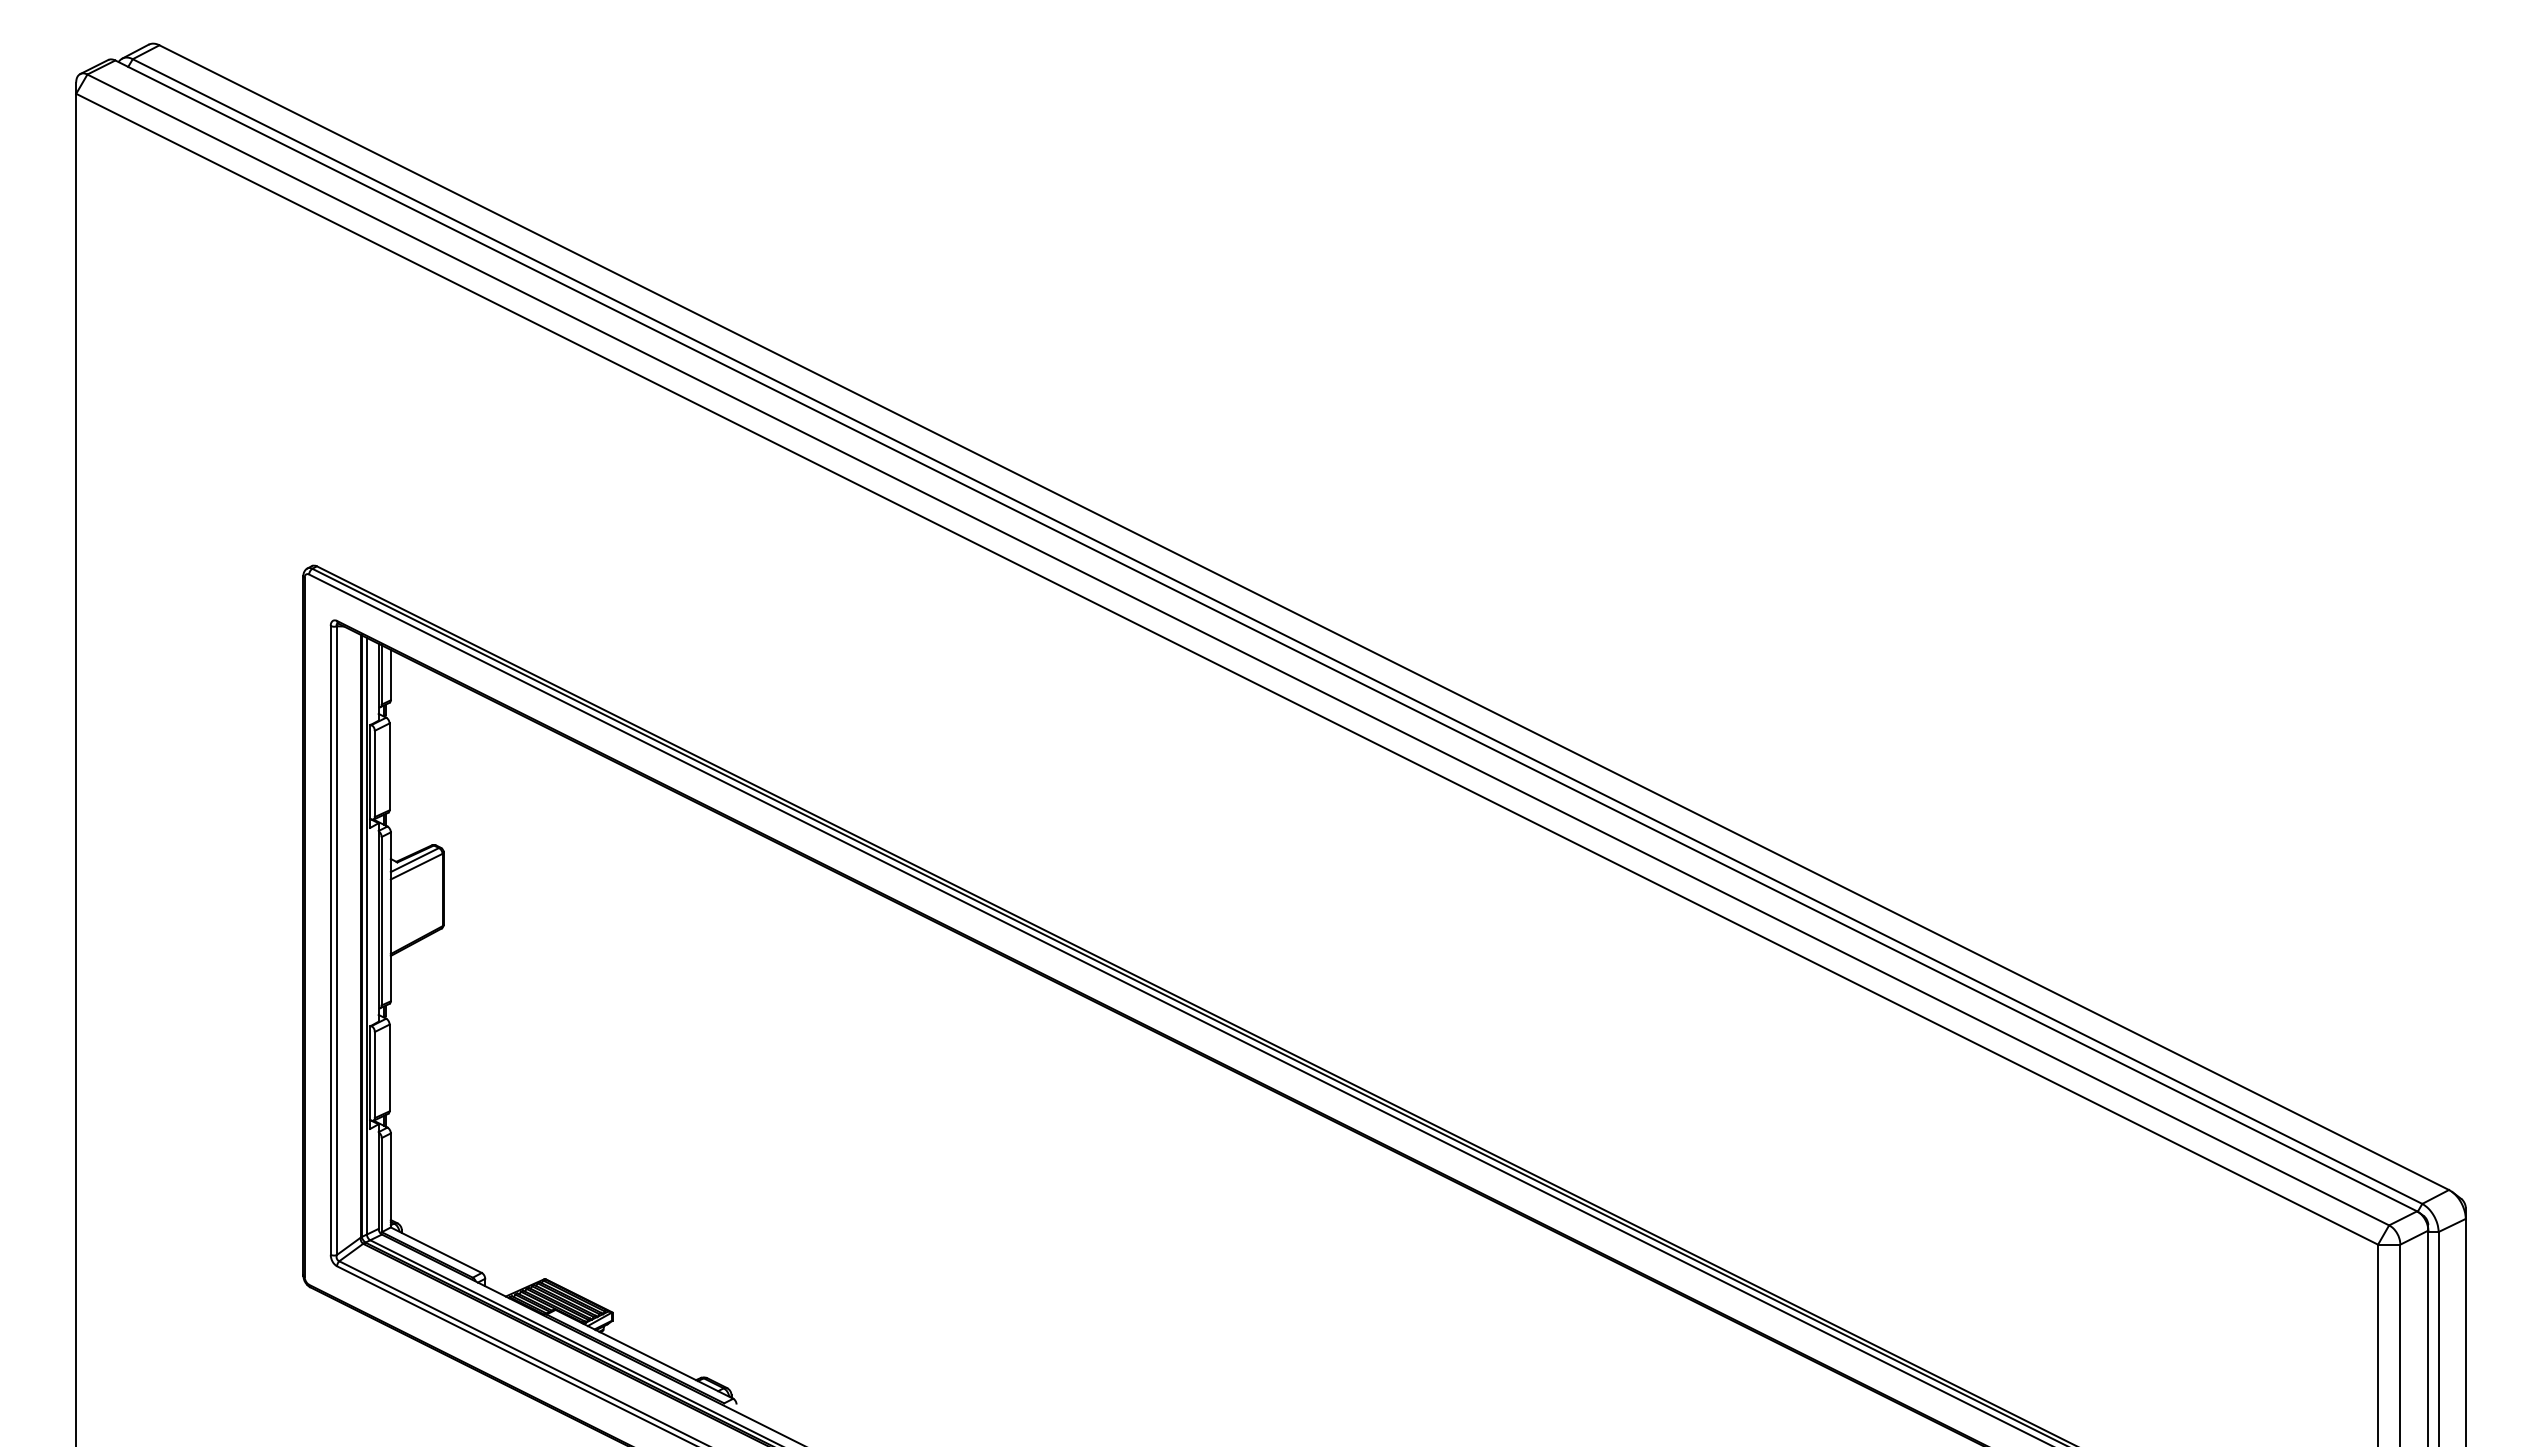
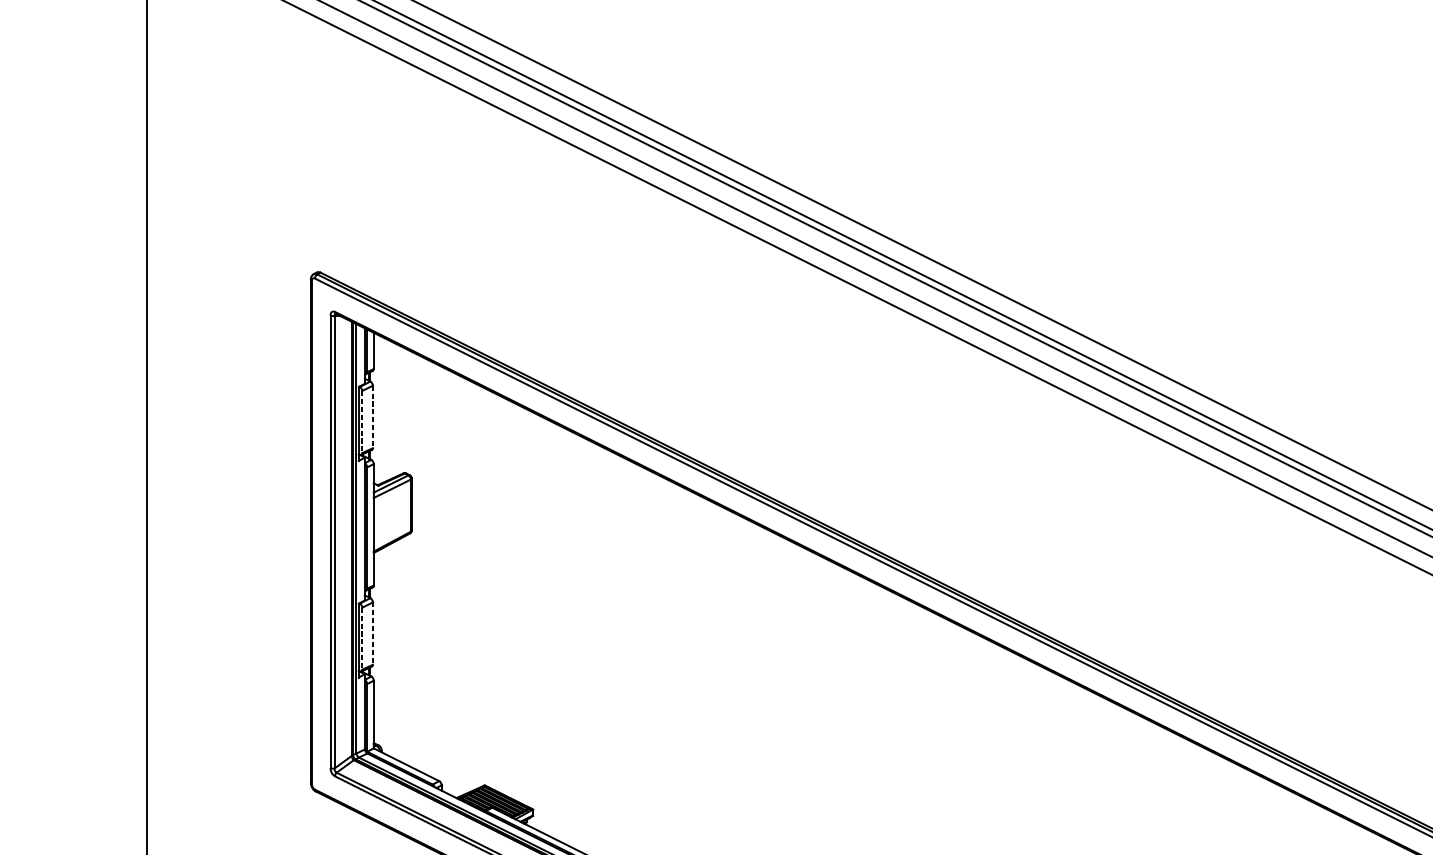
line: (389, 767) -> (372, 417), solid -> dashed
line: (374, 774) -> (362, 422), solid -> dashed
line: (389, 1068) -> (372, 634), solid -> dashed
line: (374, 1075) -> (362, 639), solid -> dashed

